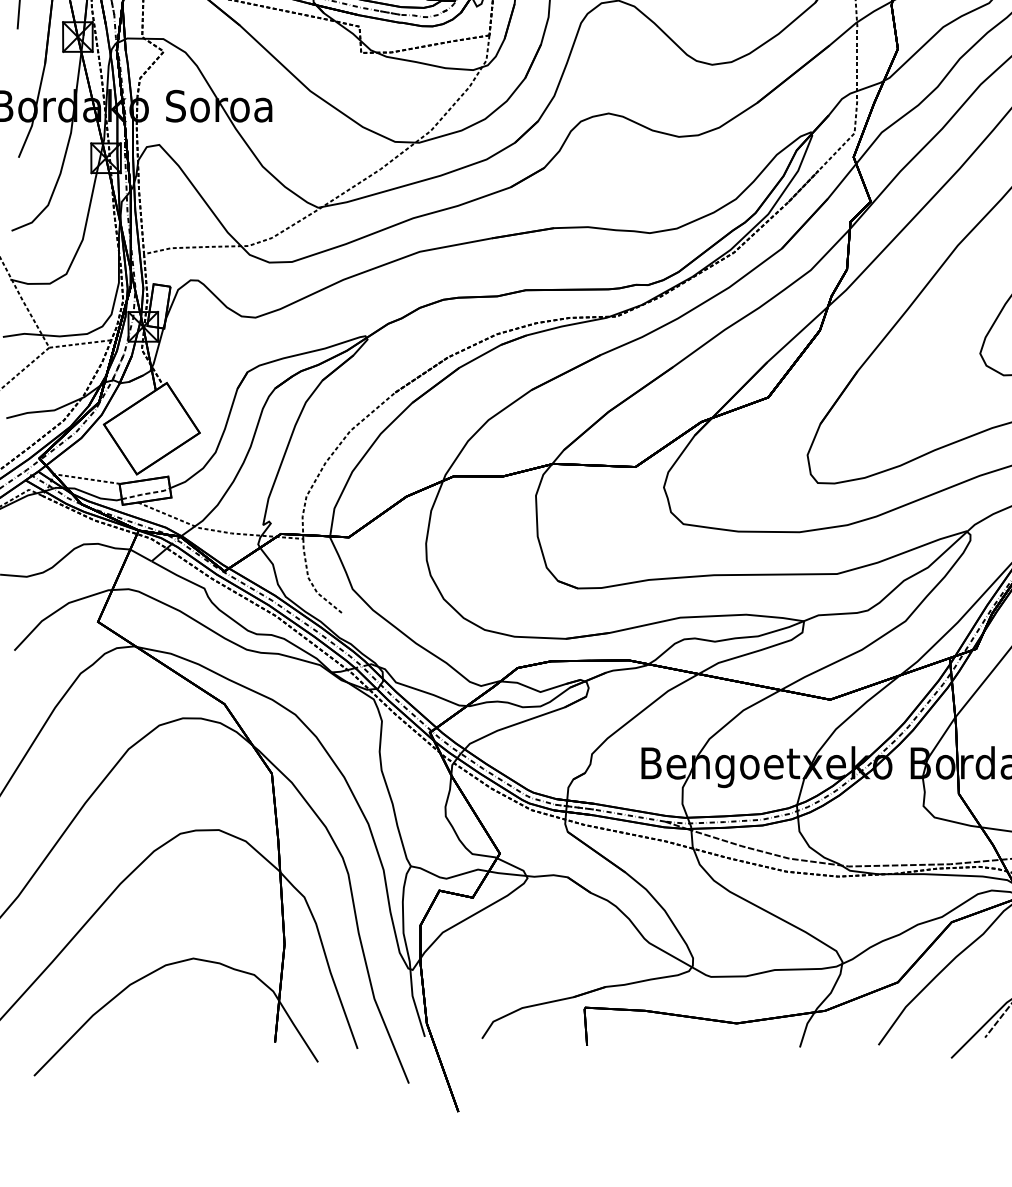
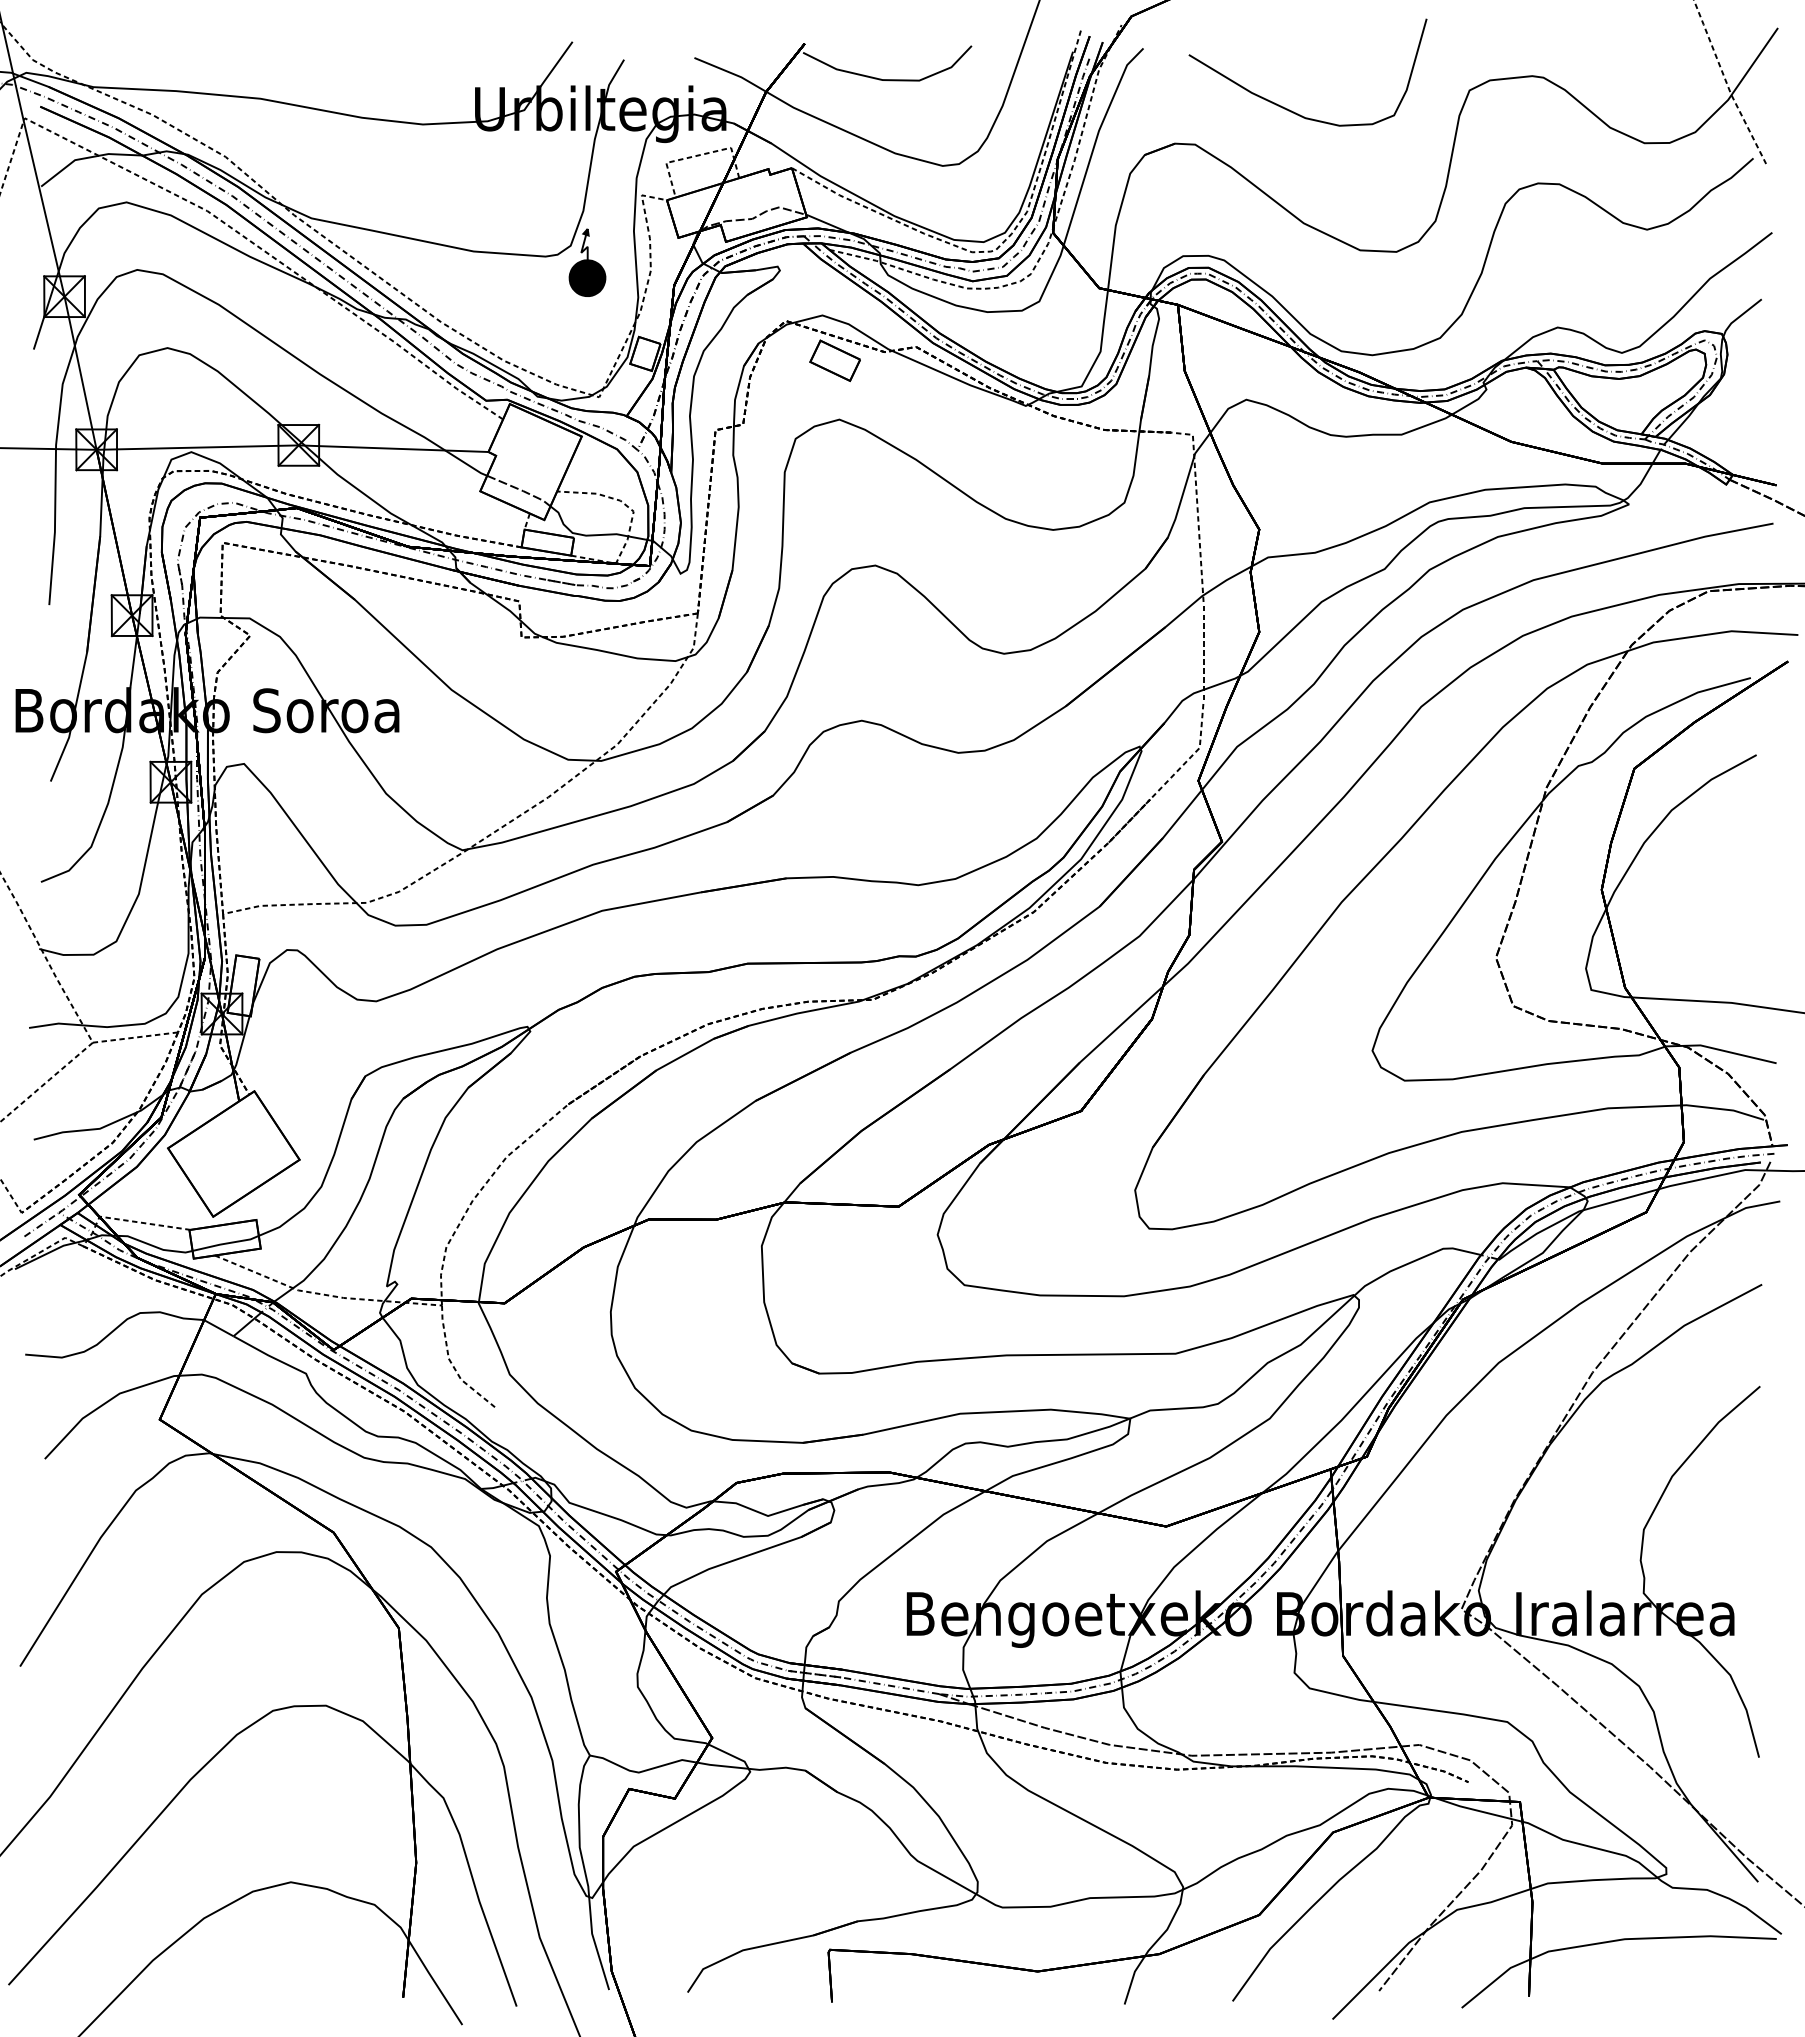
line: (145, 493) -> (225, 1243), dashed -> solid

